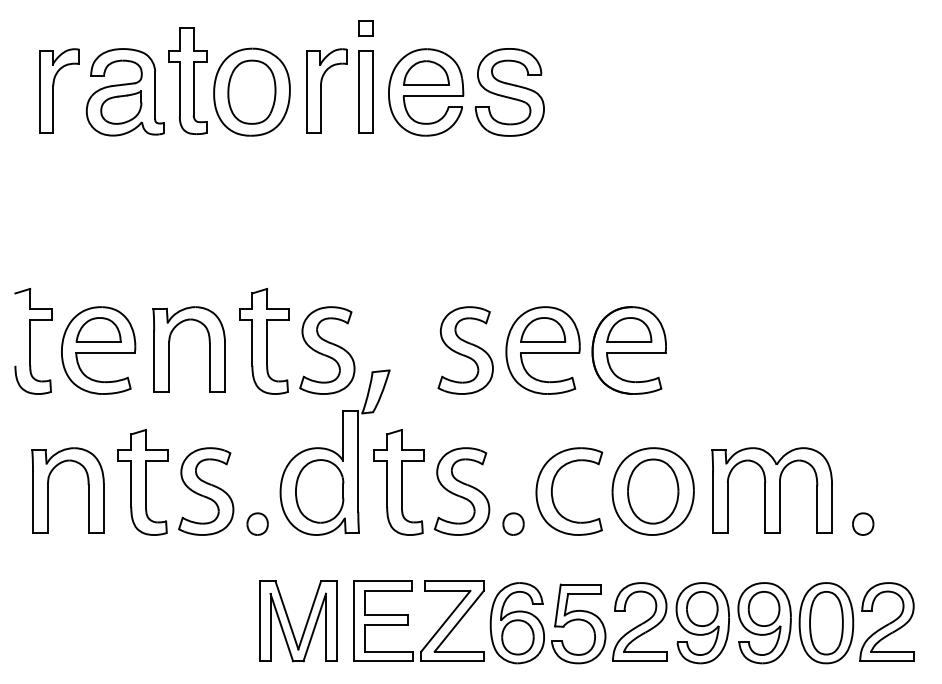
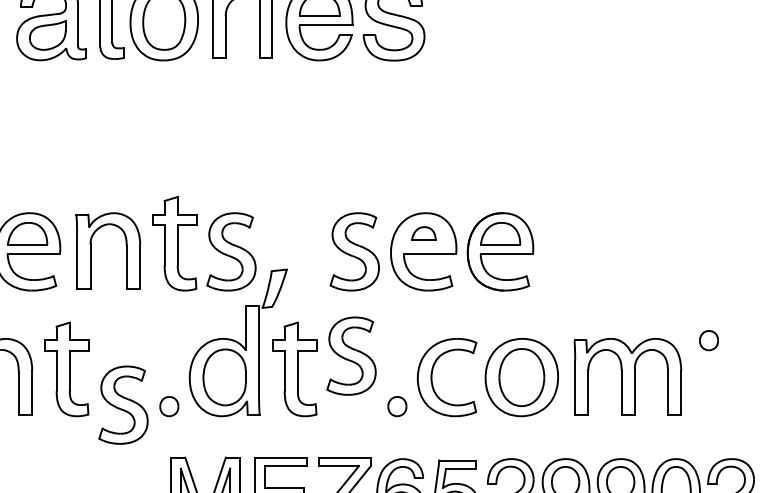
part: (543, 329) -> (424, 233), size x0.6
part: (206, 491) -> (123, 405), moved
part: (461, 491) -> (350, 356), moved
part: (863, 523) -> (709, 340), moved

